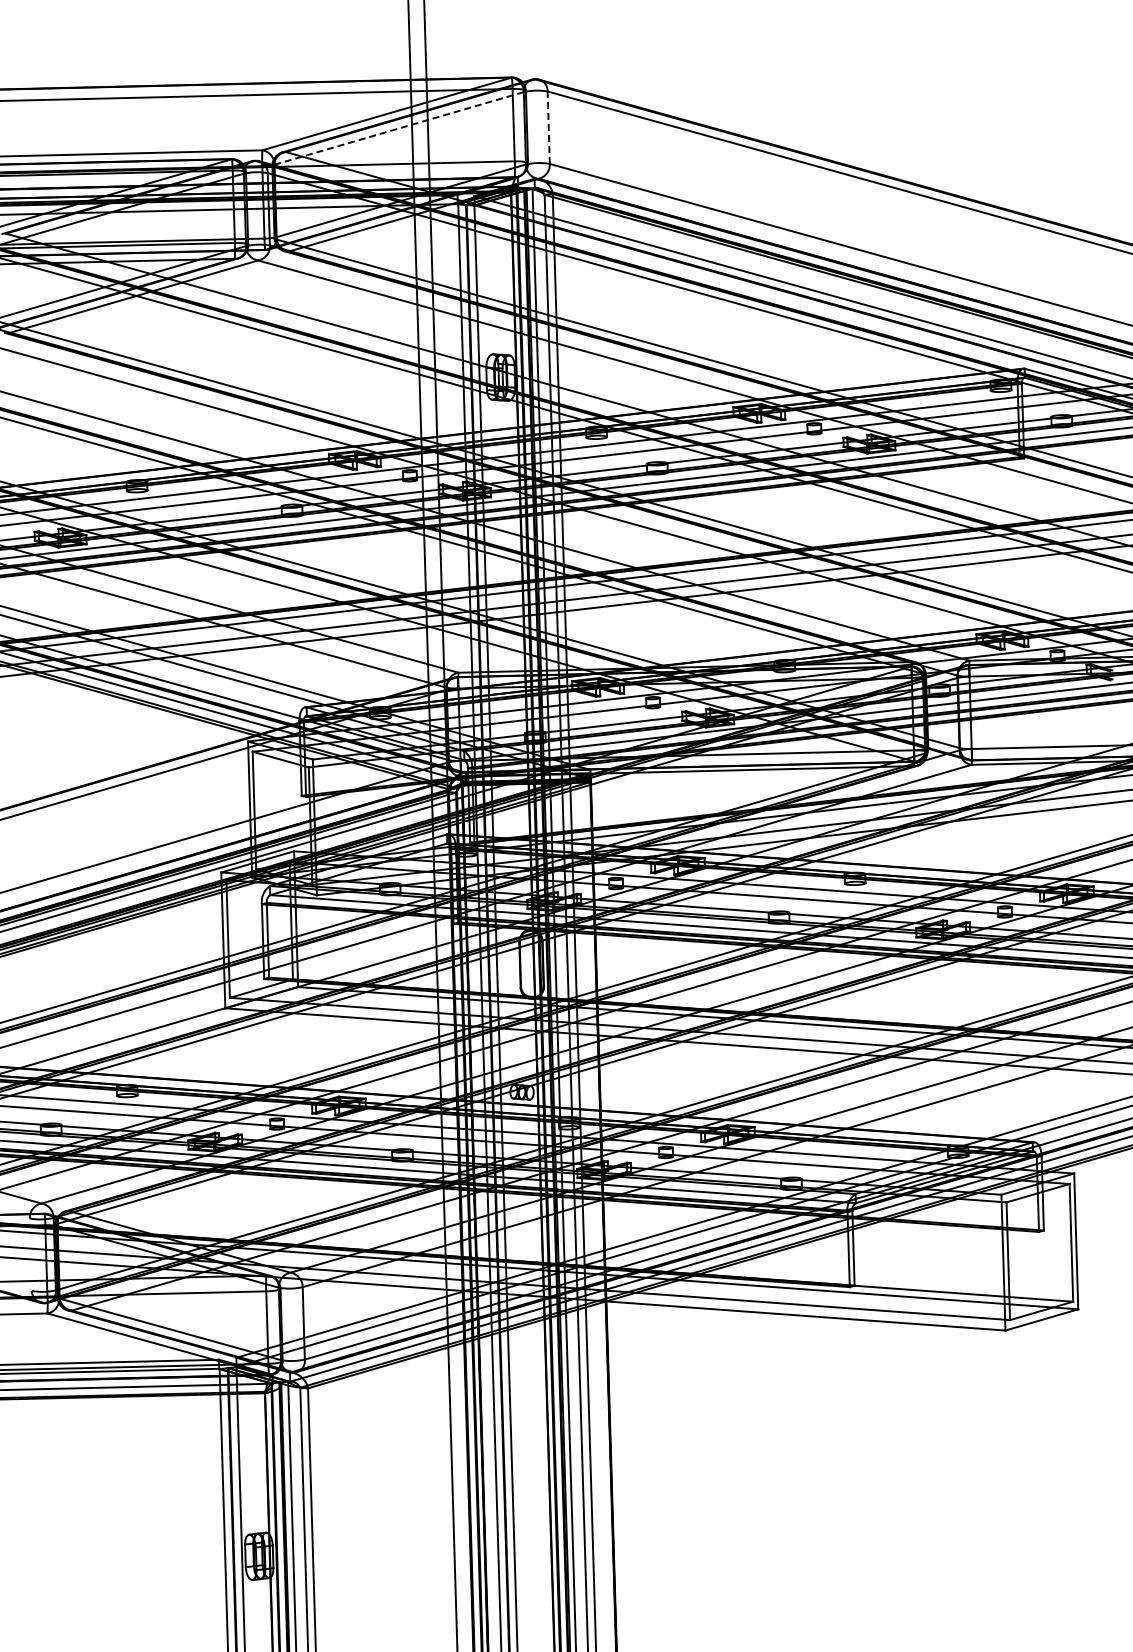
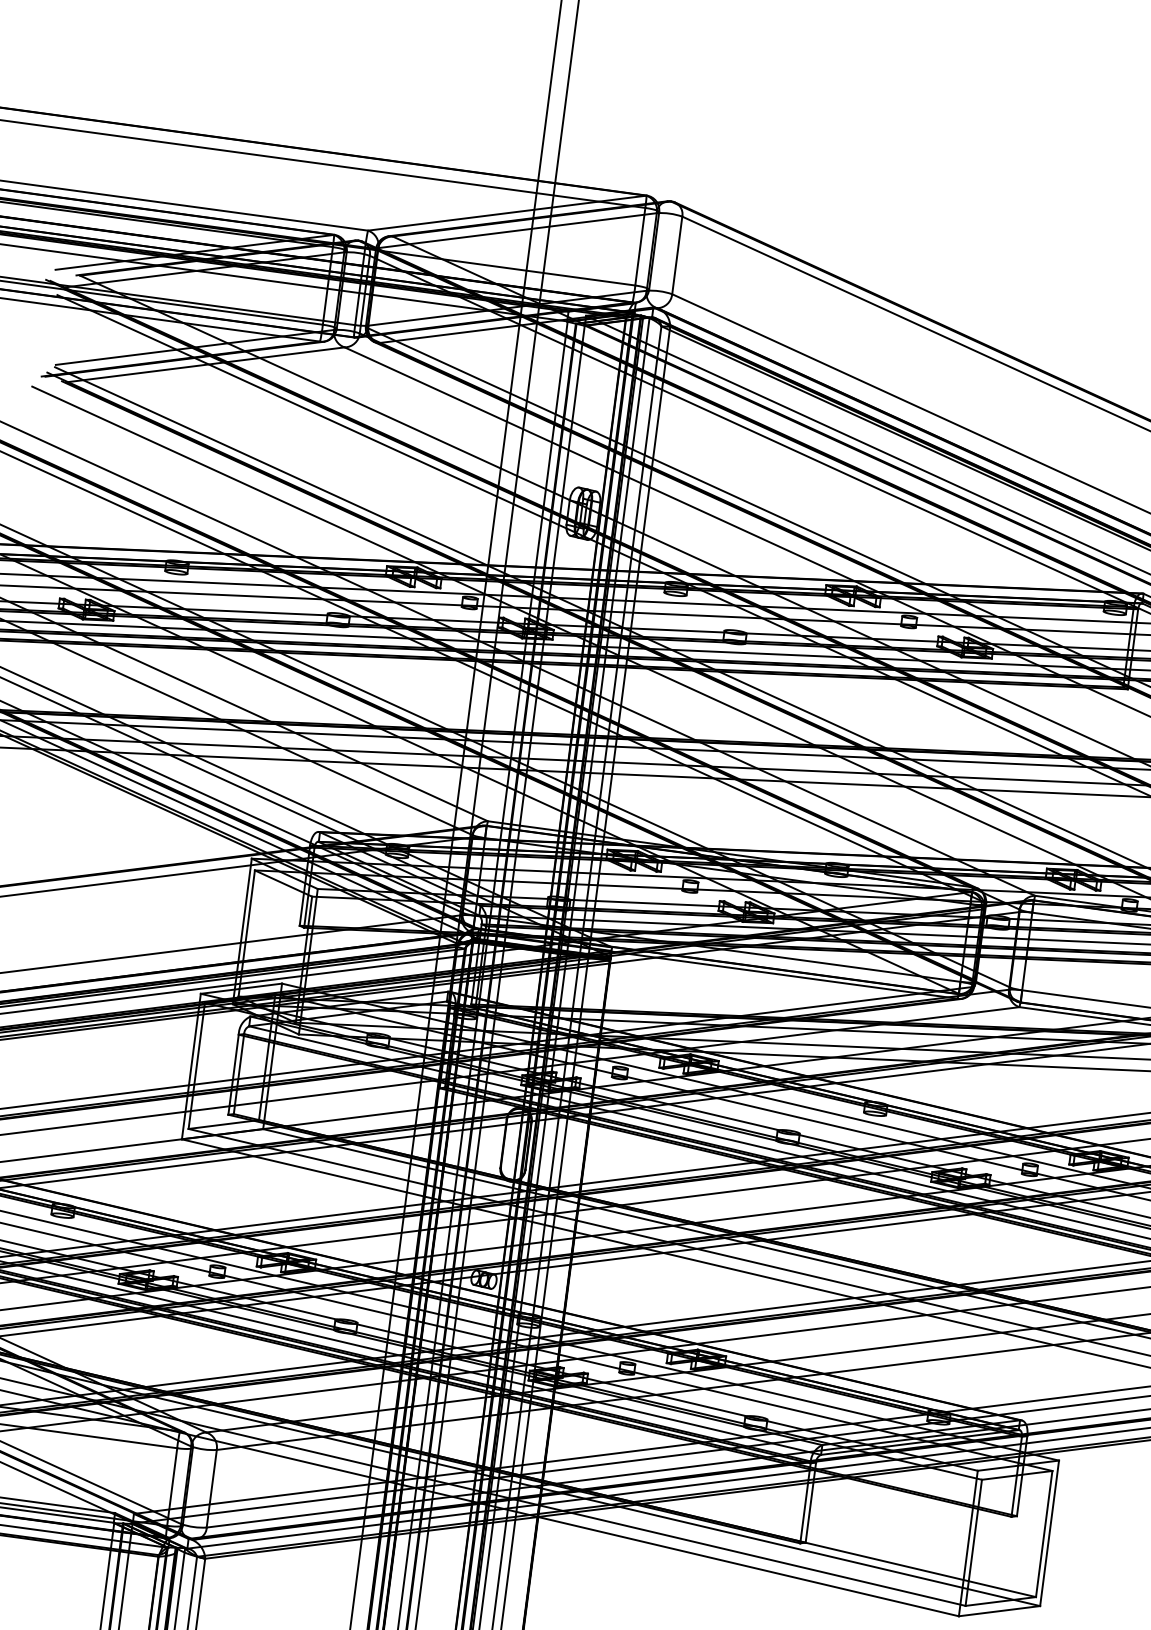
line: (548, 127) -> (677, 255), dashed -> solid
line: (399, 128) -> (517, 230), dashed -> solid

